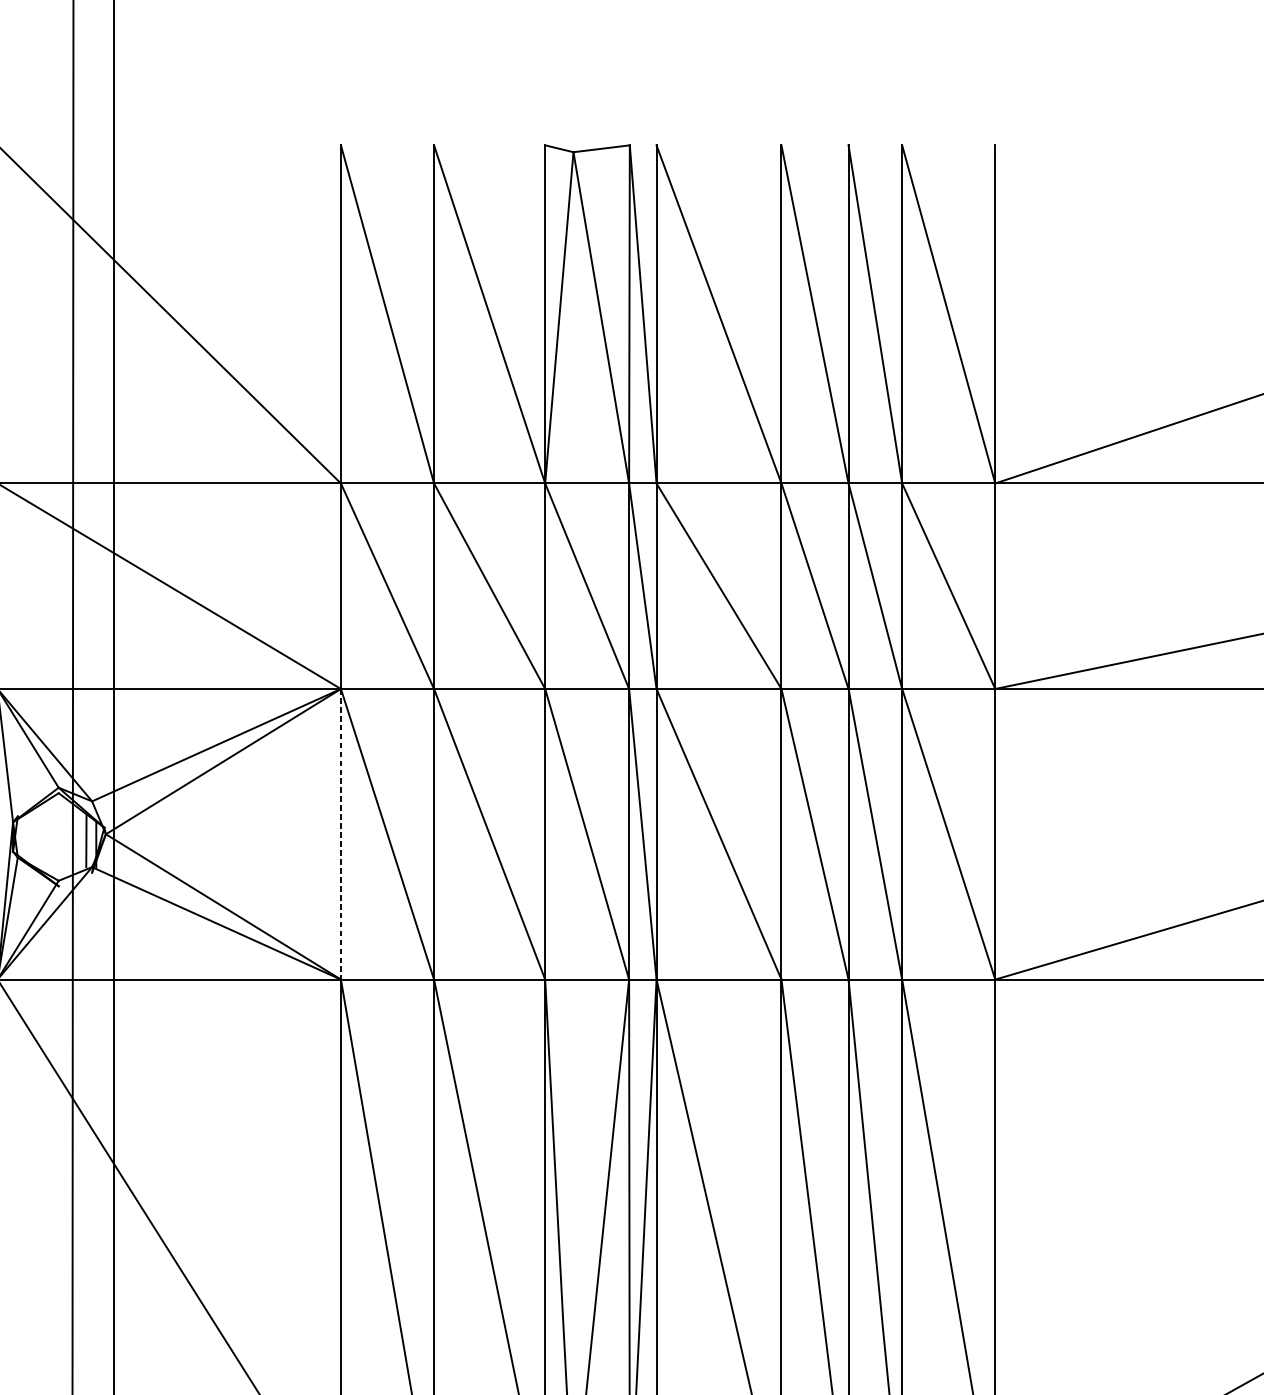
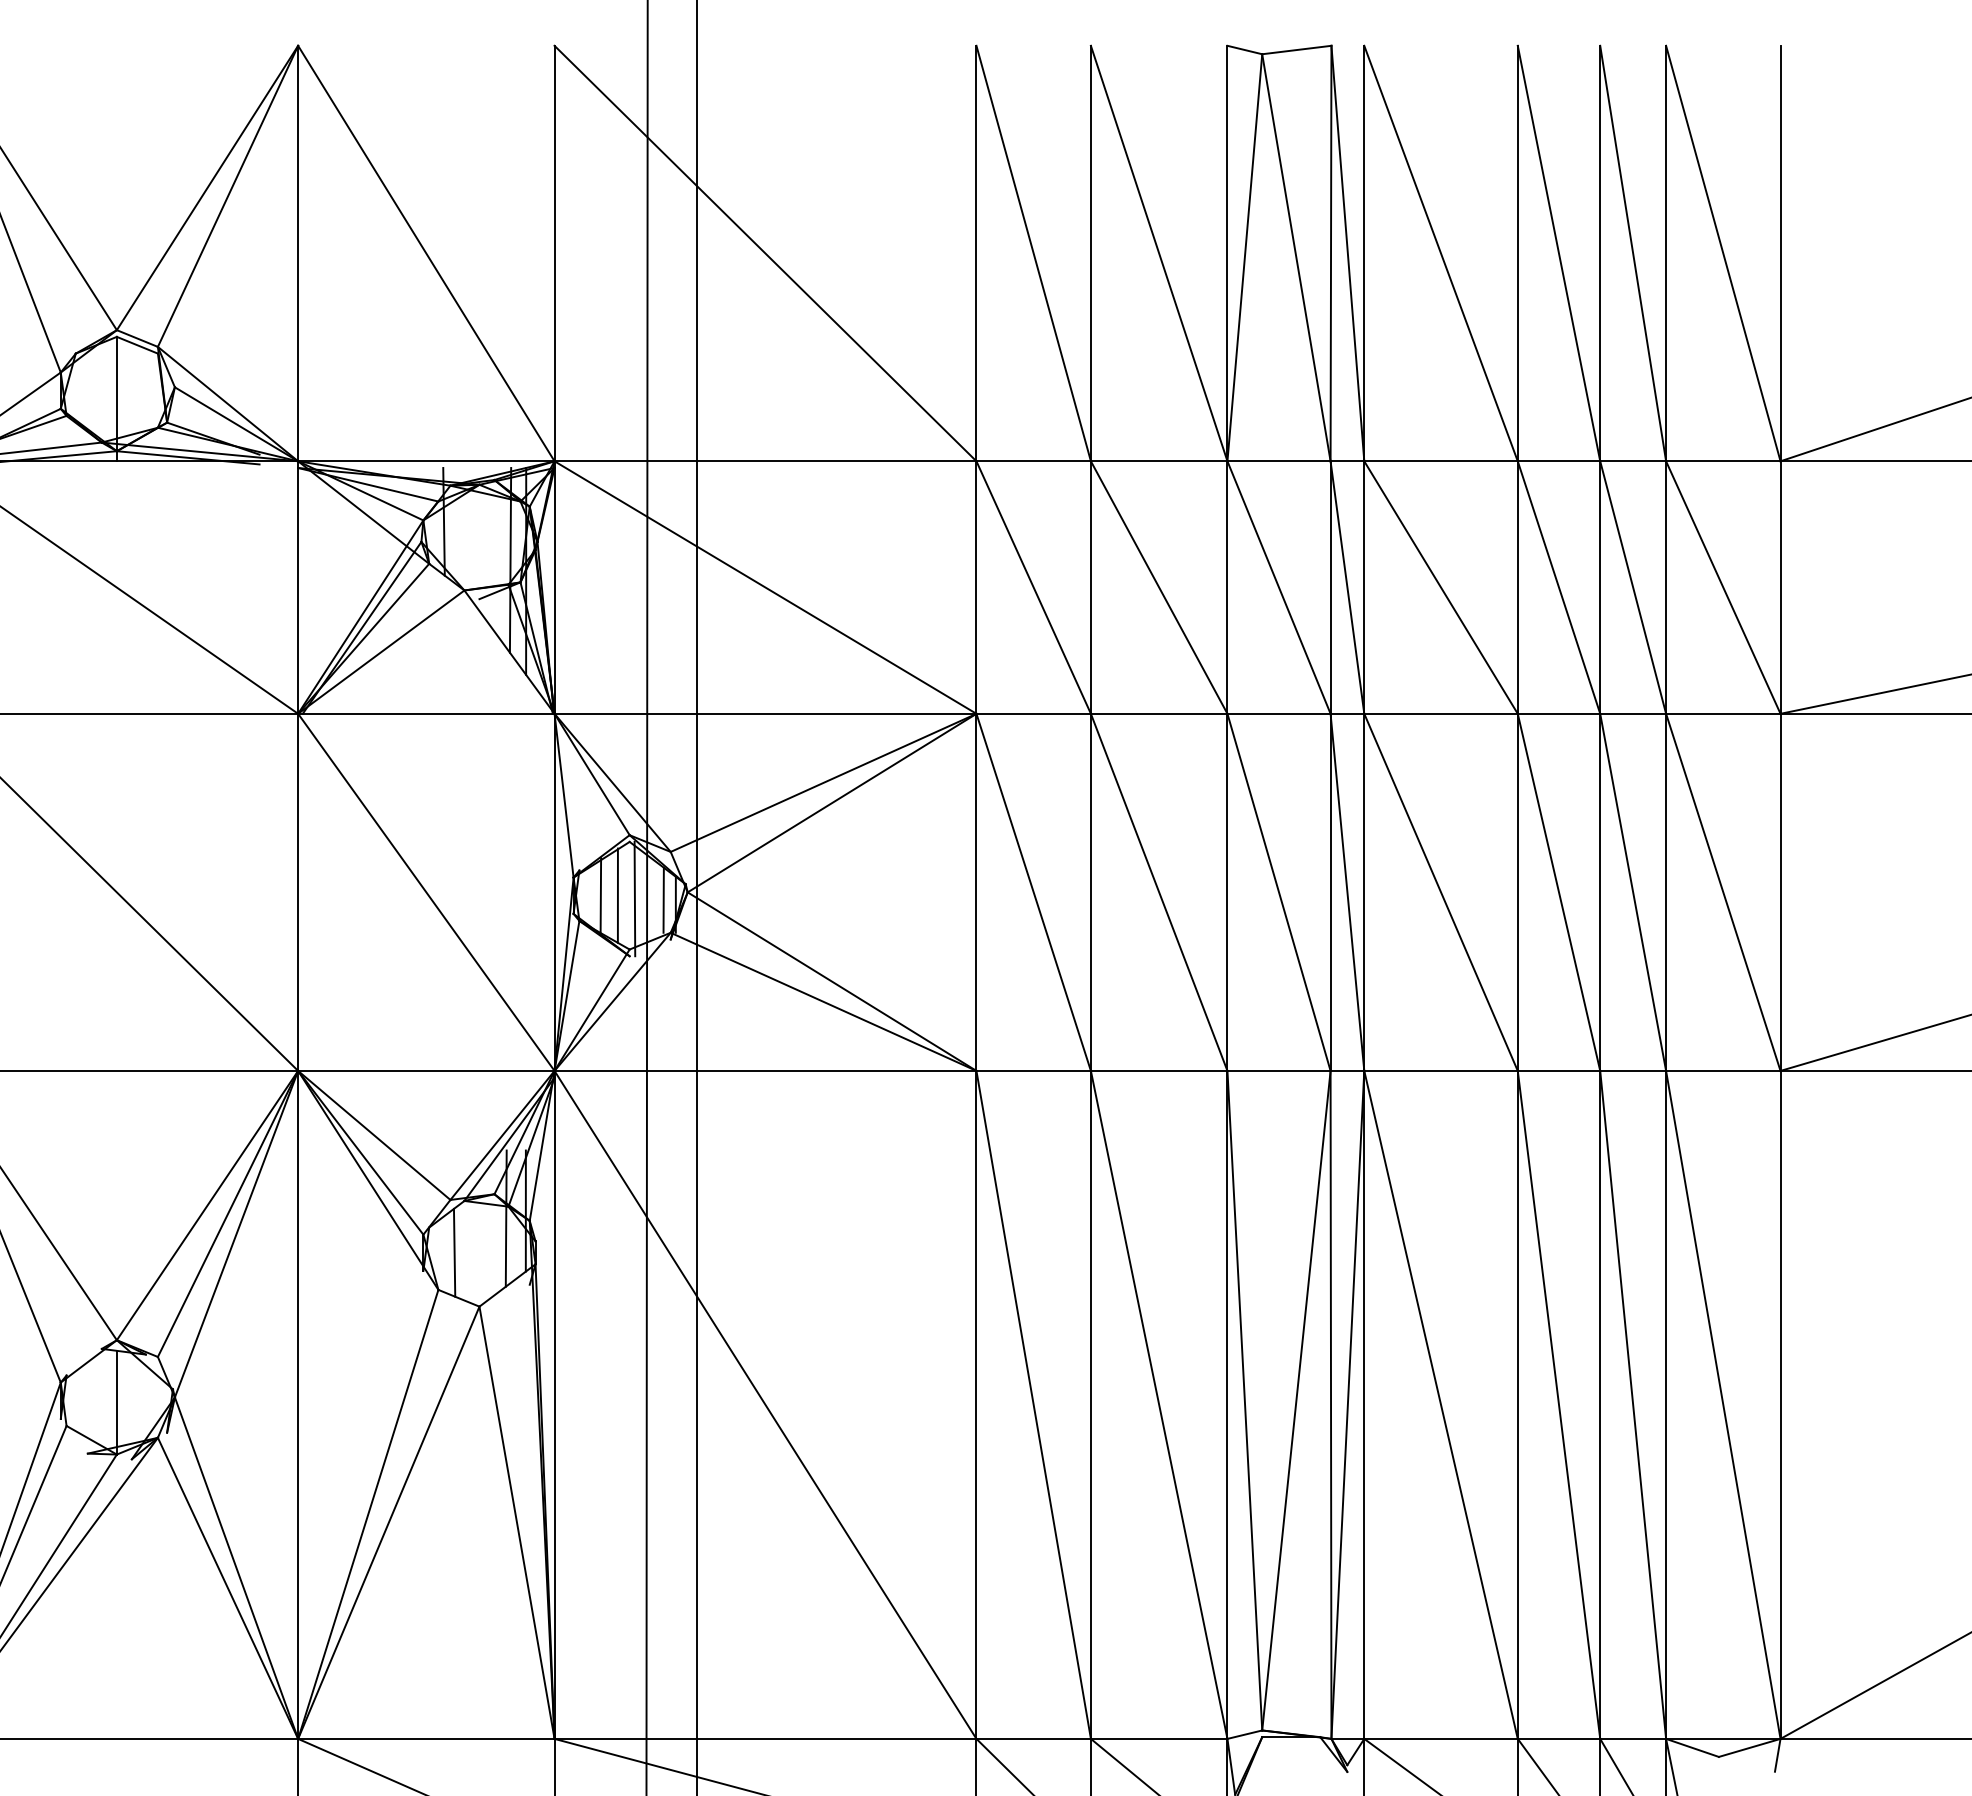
line: (340, 834) -> (976, 892), dashed -> solid
line: (34, 836) -> (600, 895), added
line: (48, 836) -> (617, 895), added
line: (62, 839) -> (634, 898), added

